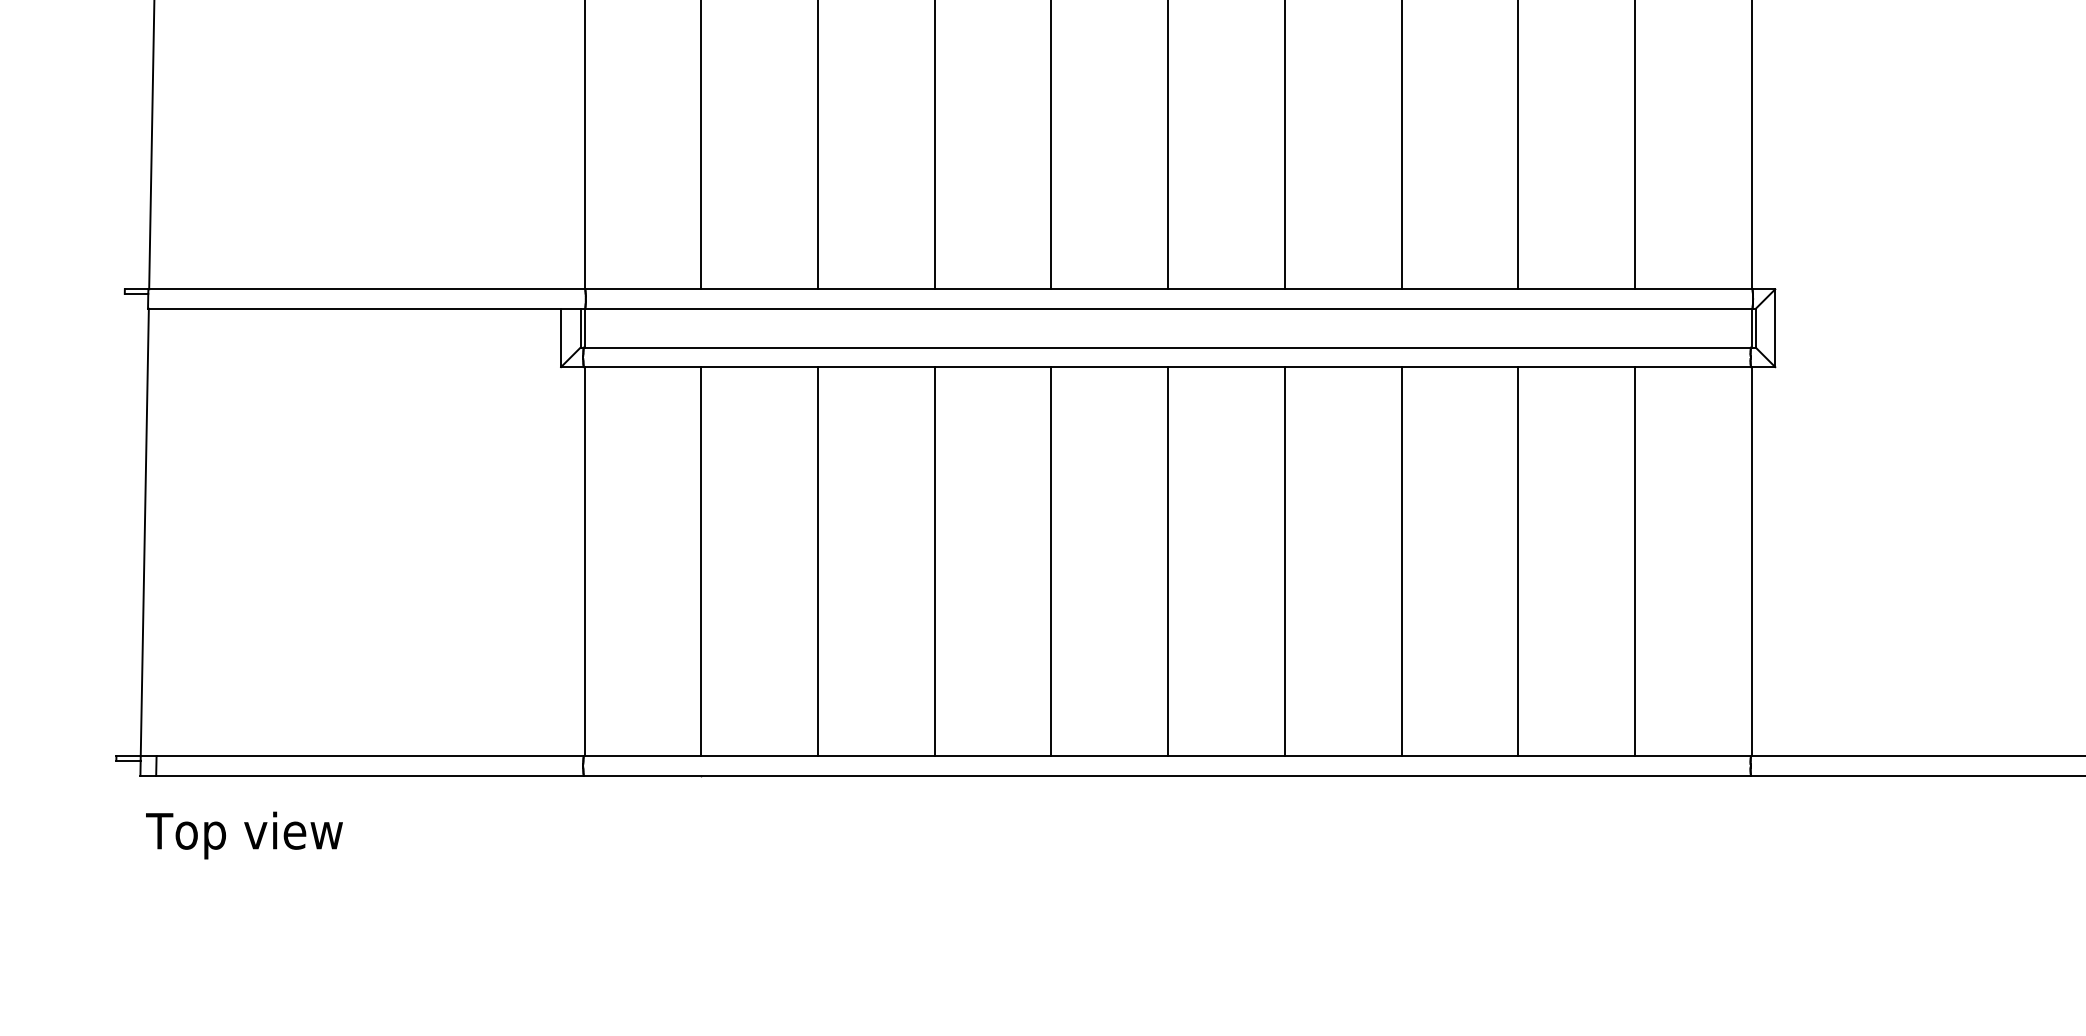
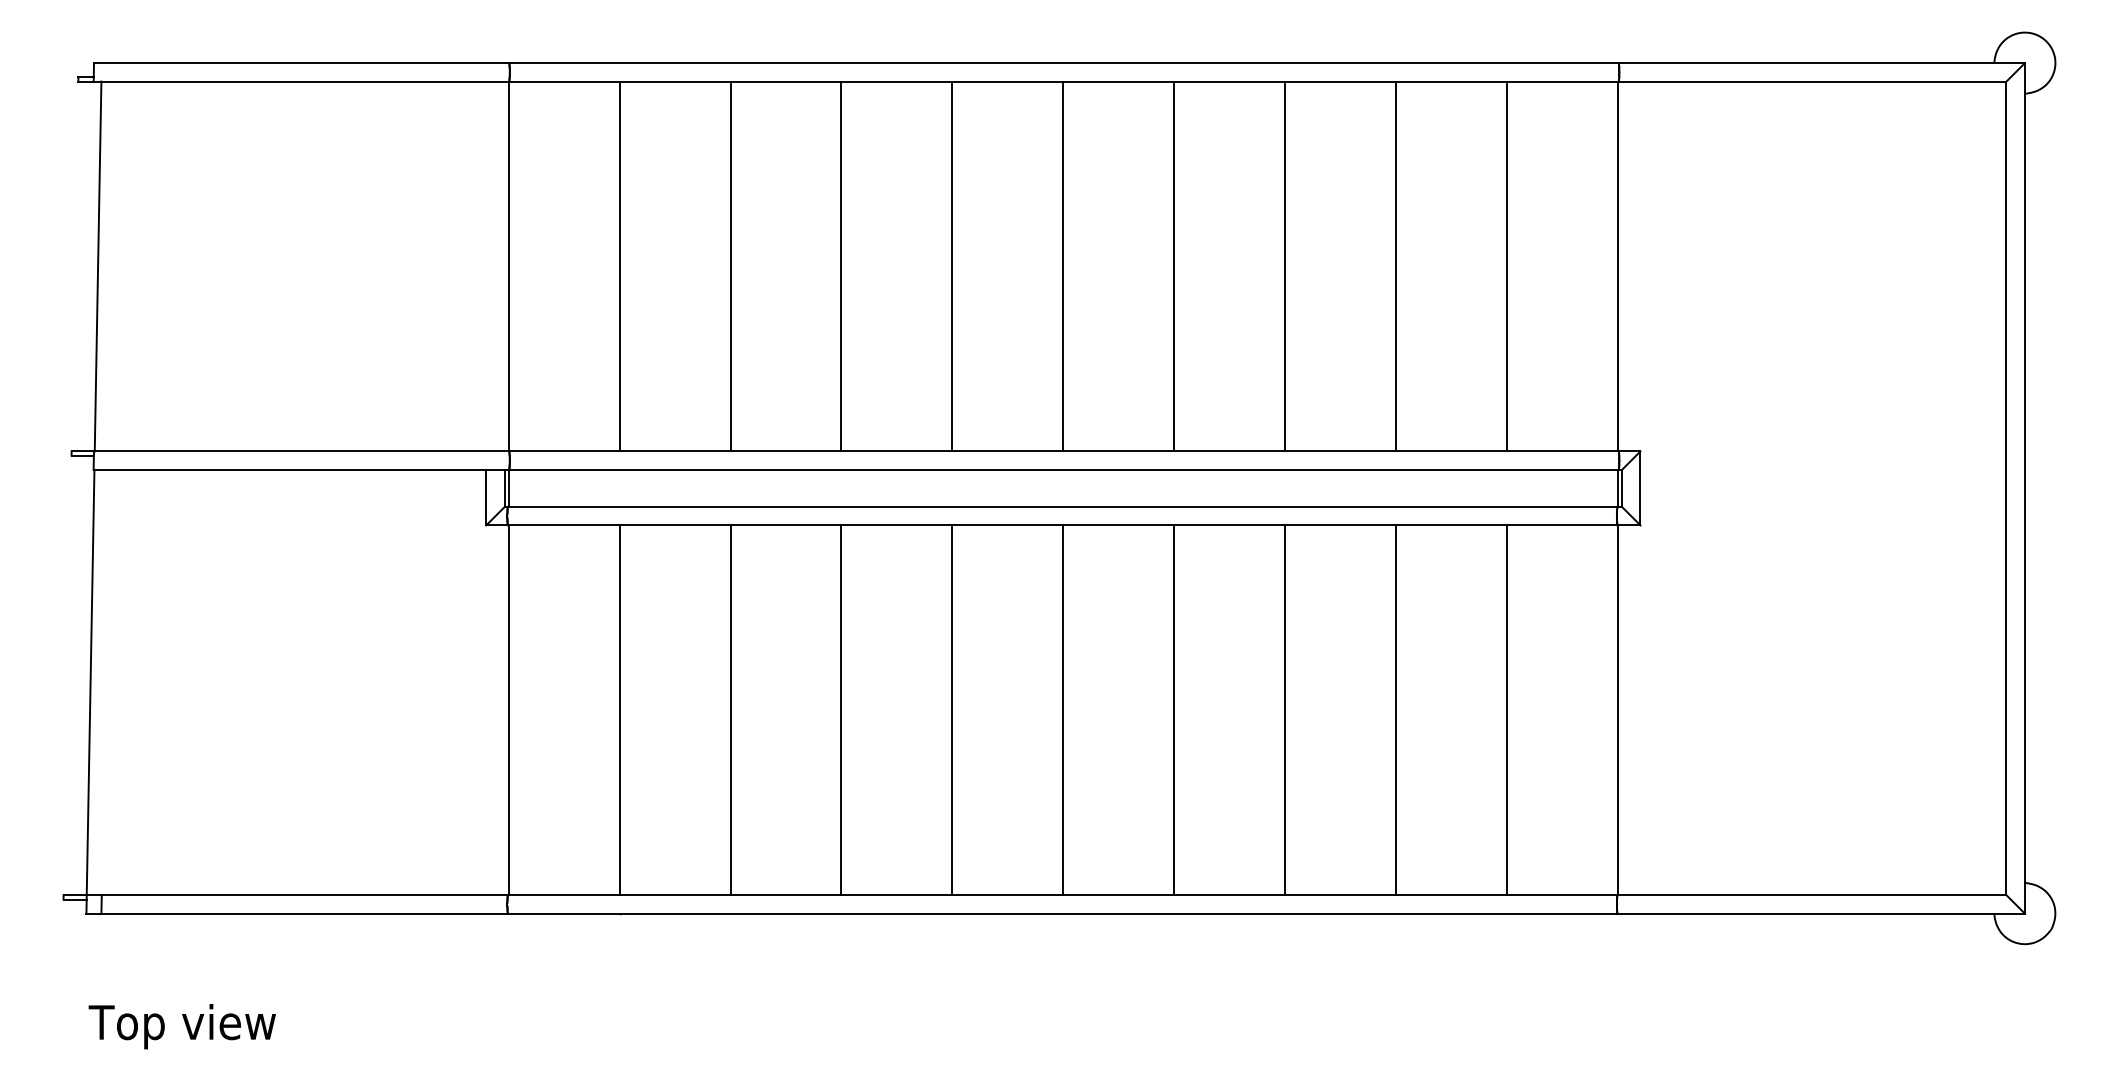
text: (243, 835) -> (181, 1026), moved

